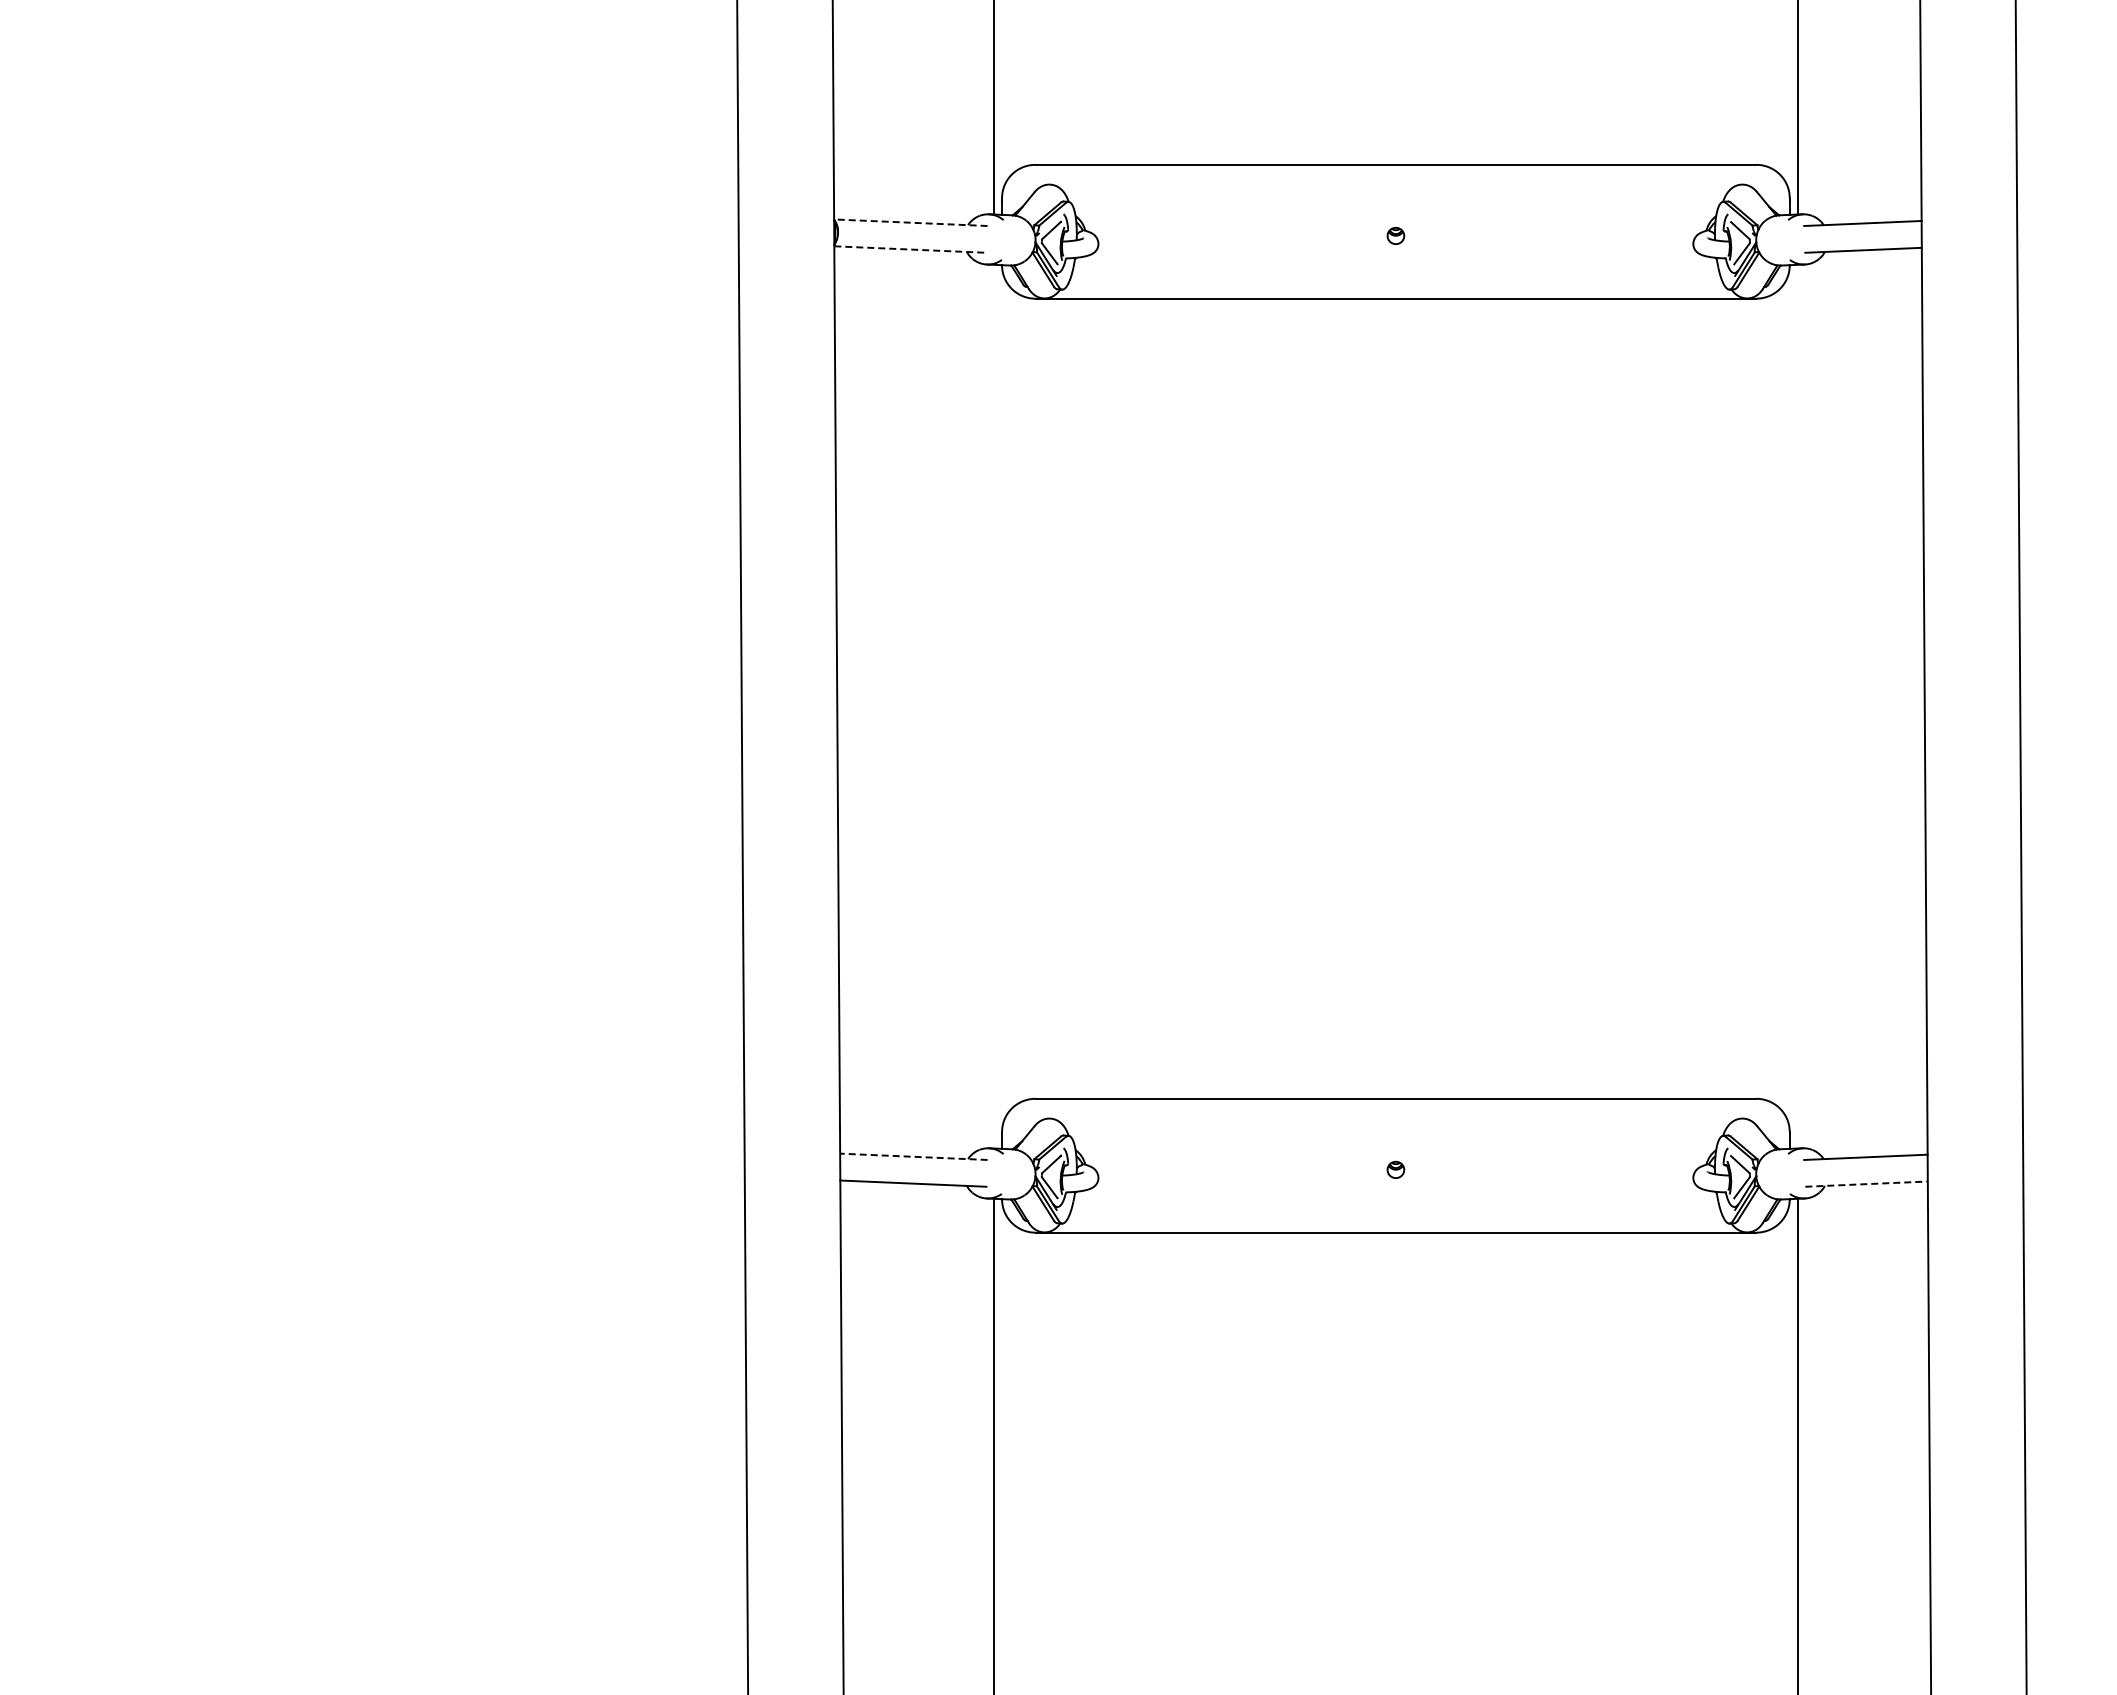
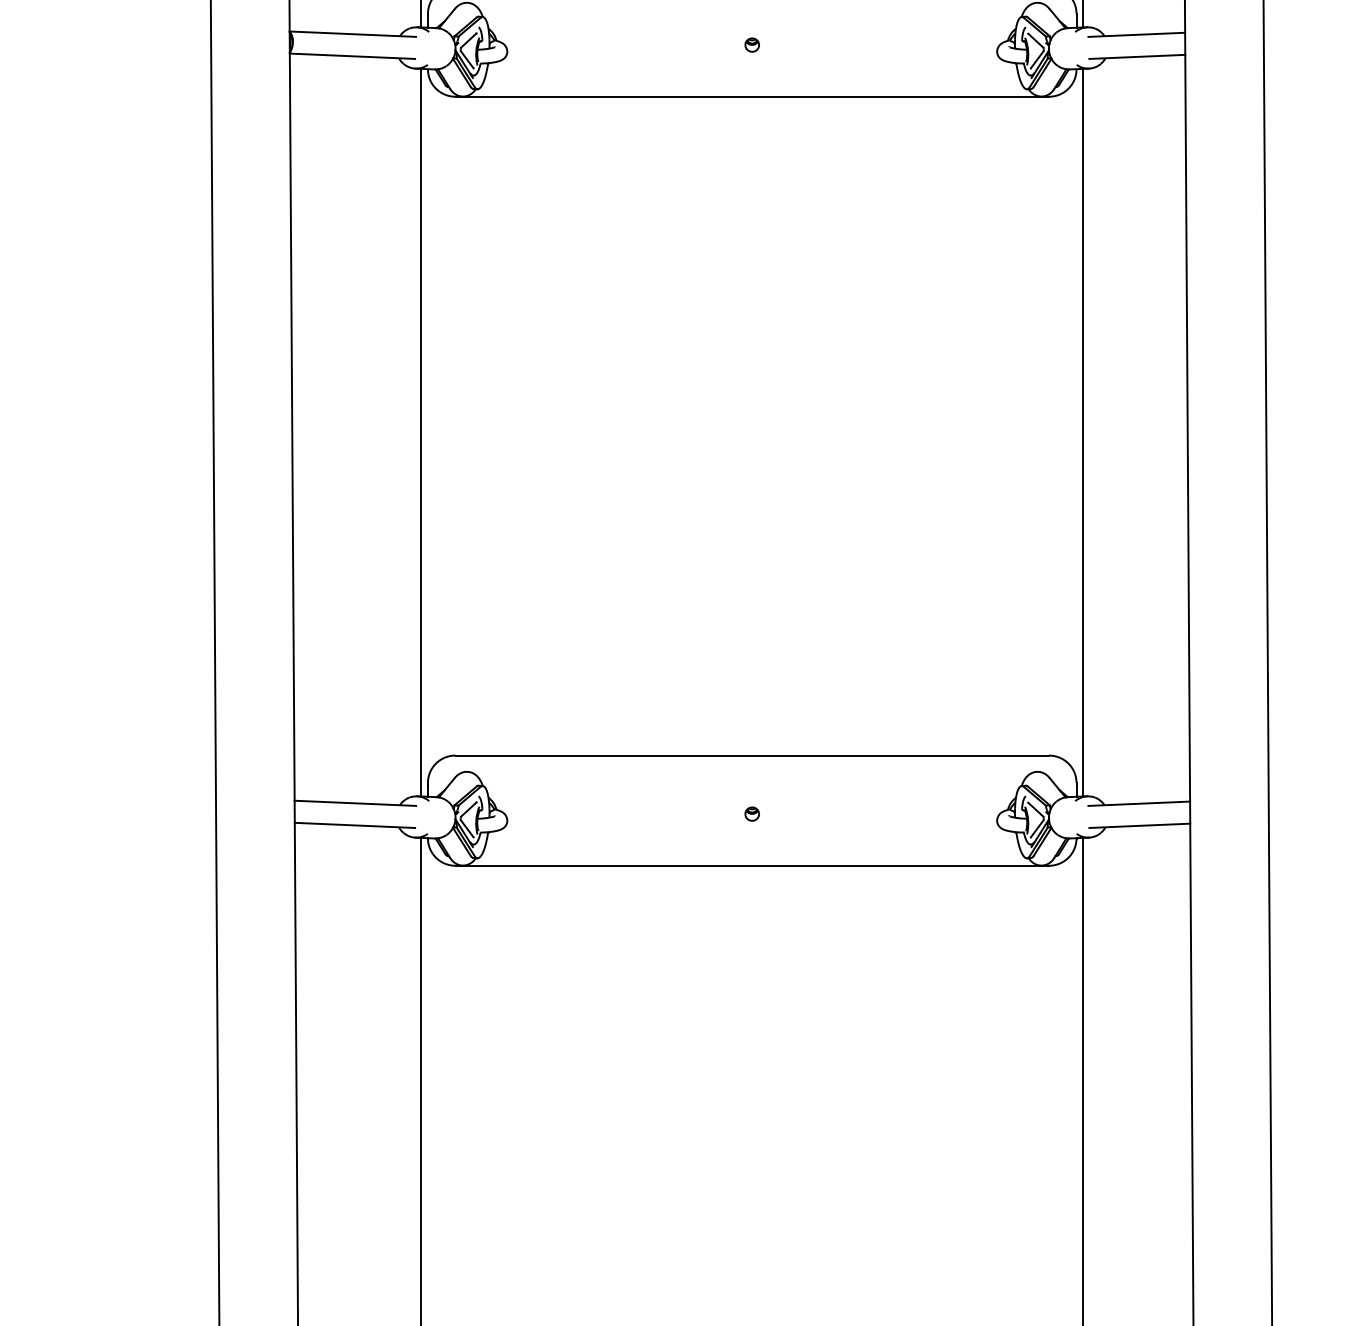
line: (910, 222) -> (352, 34), dashed -> solid
line: (910, 249) -> (352, 56), dashed -> solid
line: (993, 706) -> (420, 432), added
line: (1798, 706) -> (1083, 432), added
line: (913, 1156) -> (355, 803), dashed -> solid
line: (1867, 1184) -> (1140, 826), dashed -> solid

